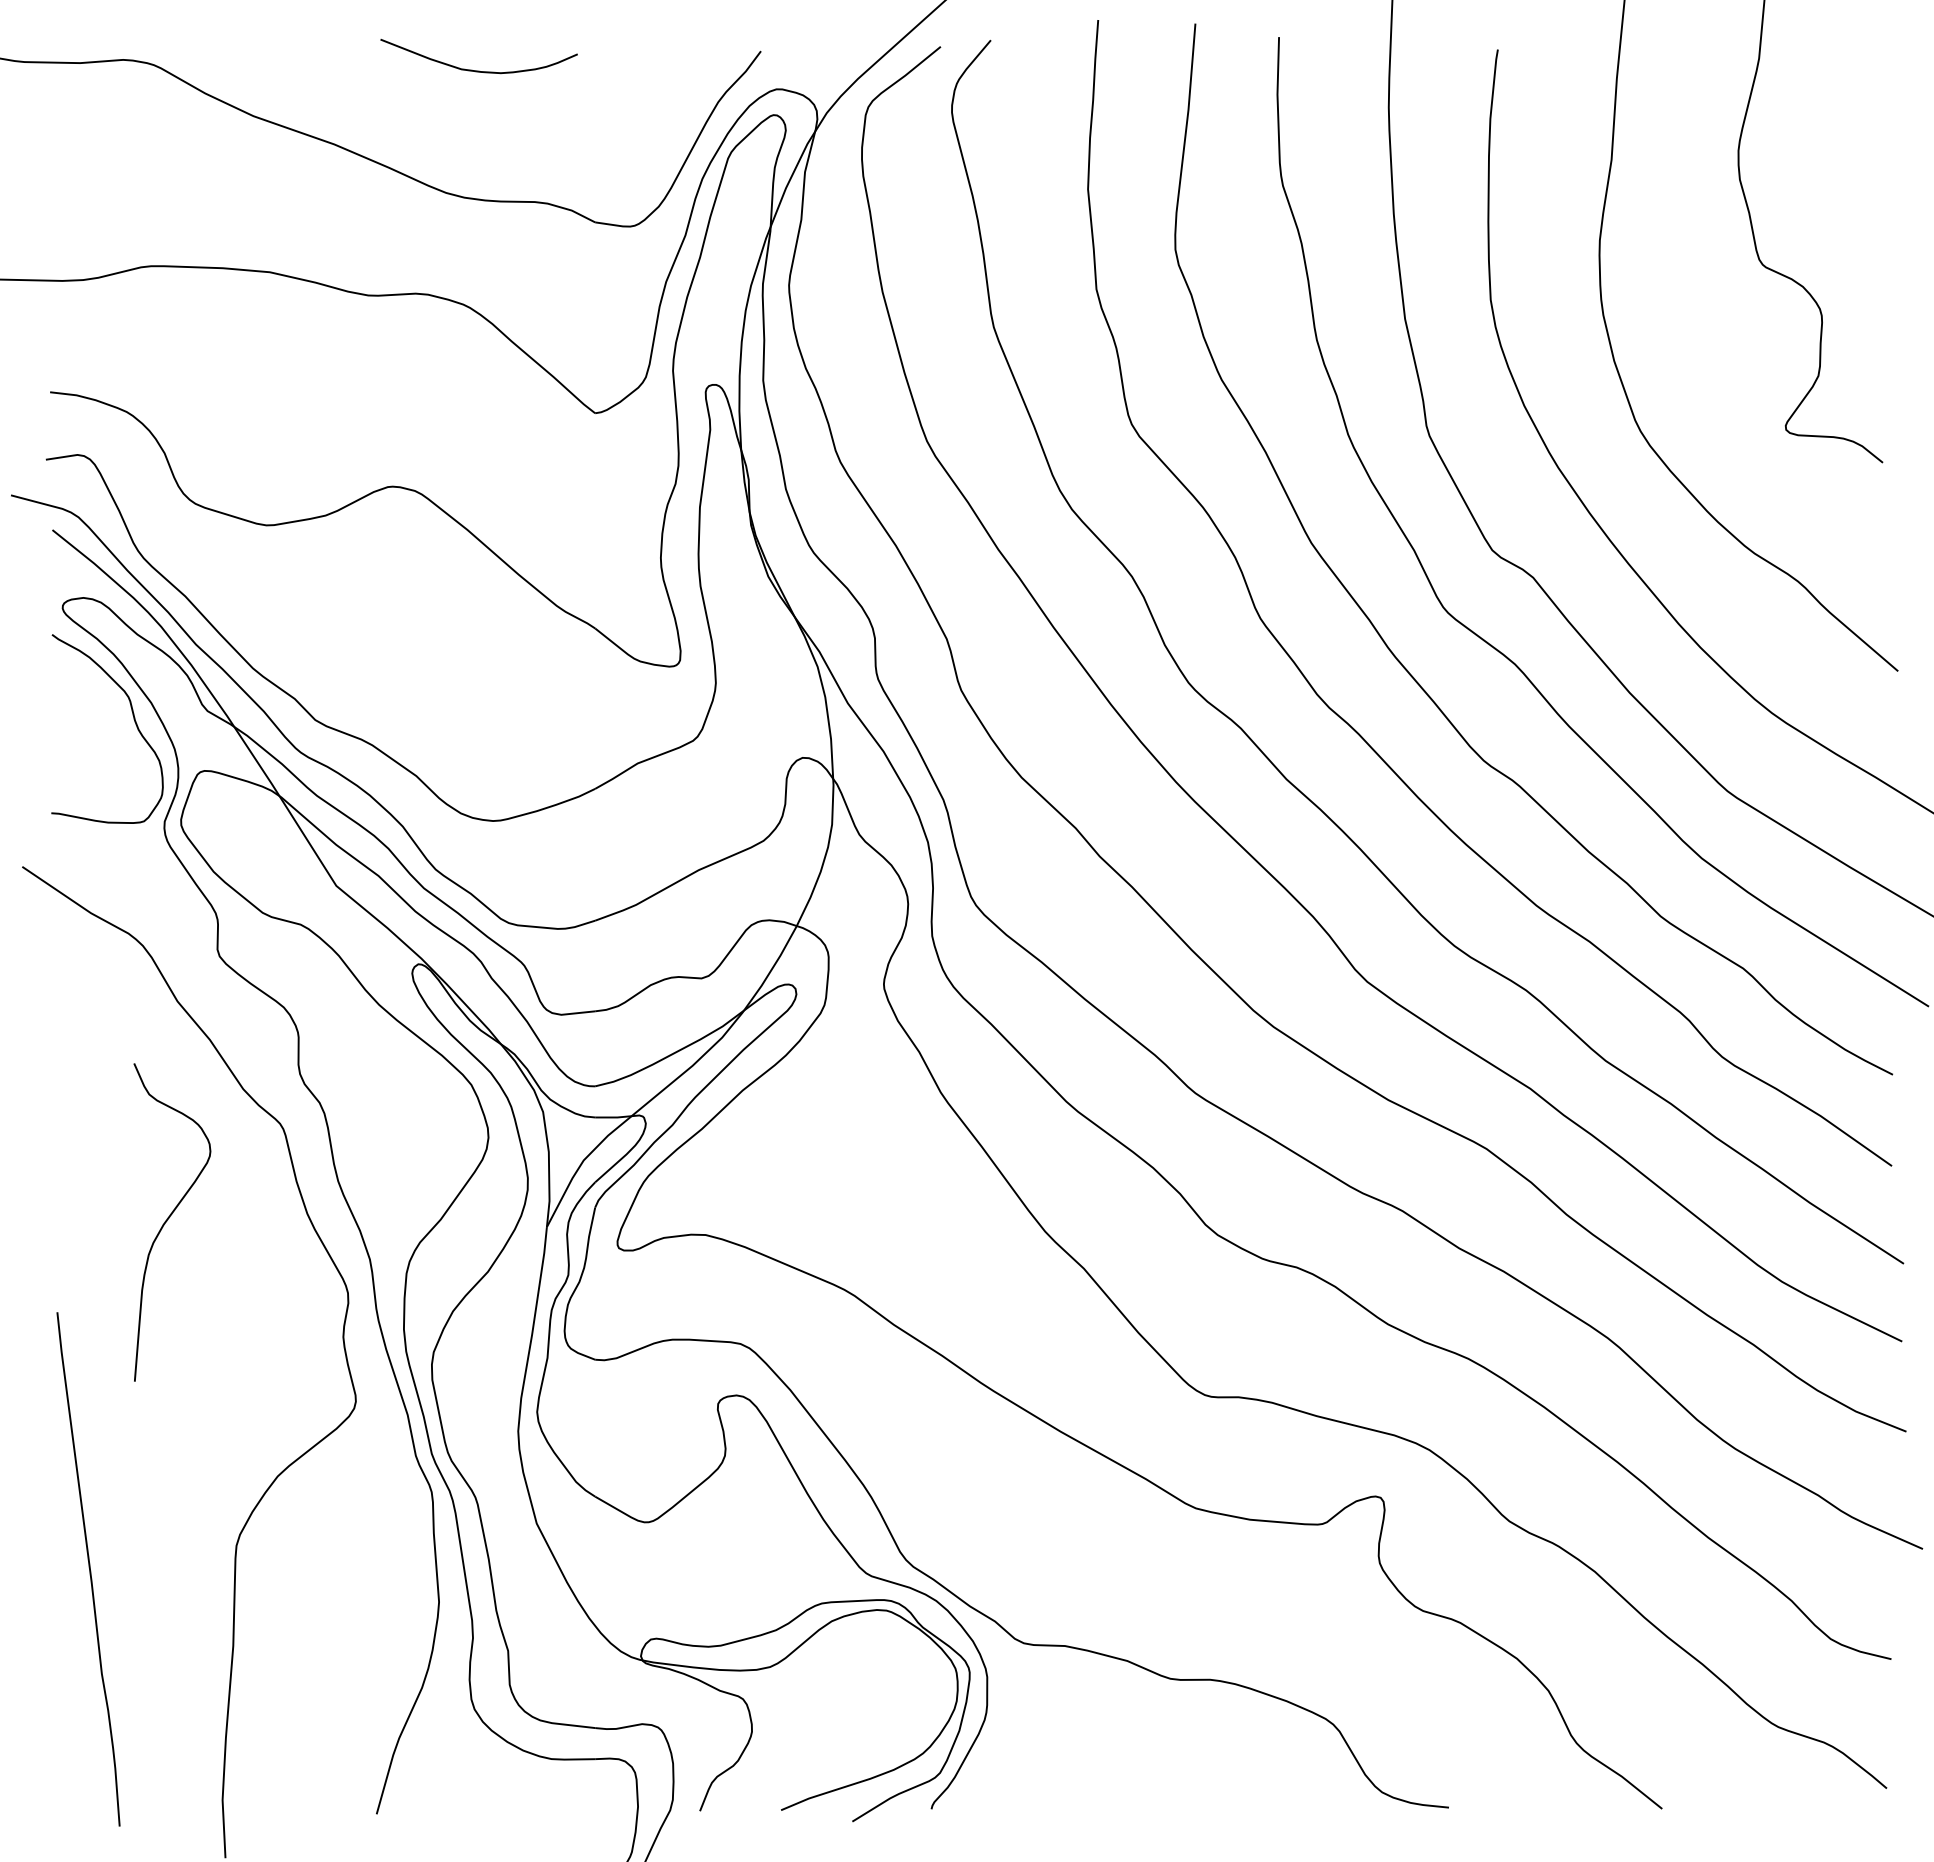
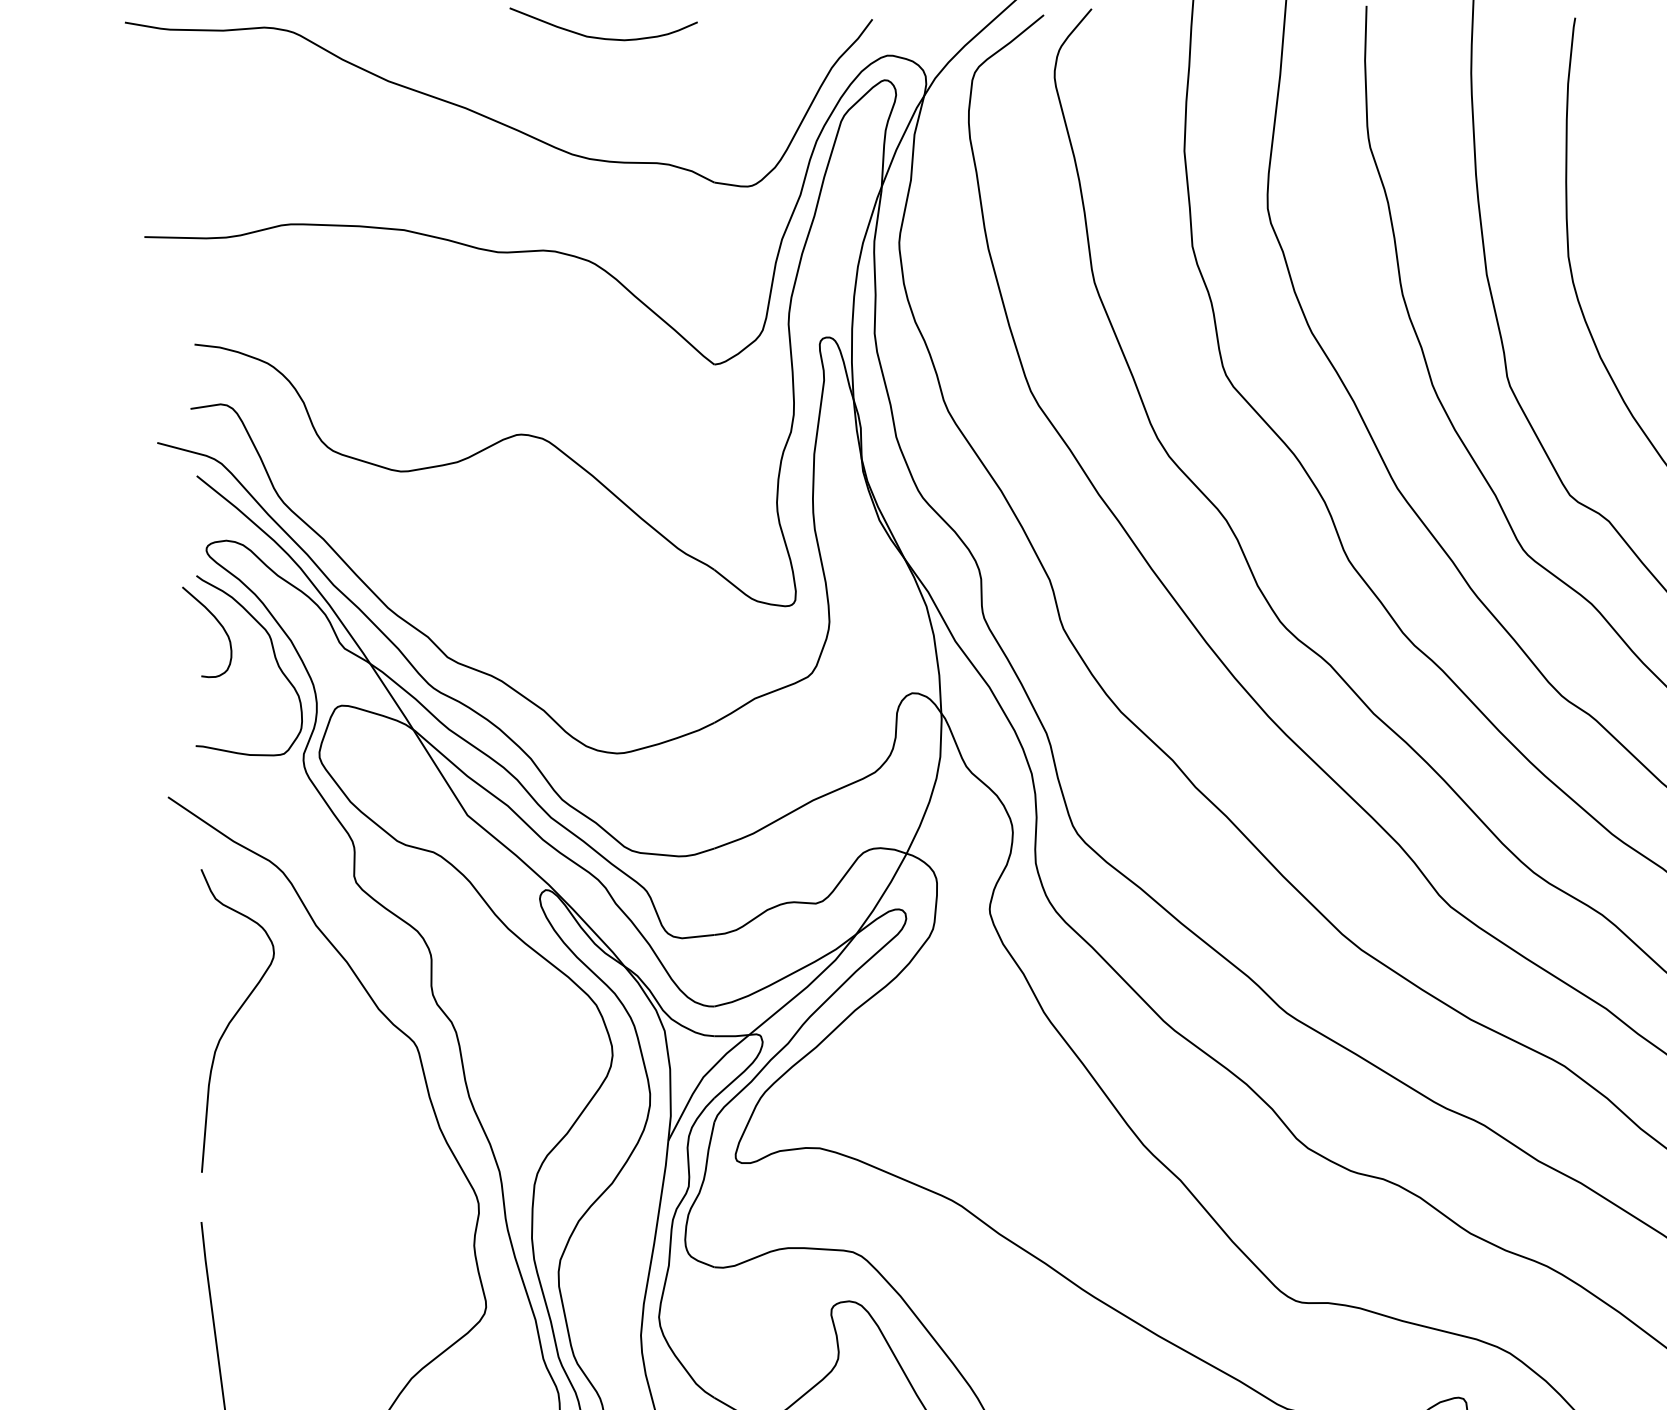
curve: (73, 682) -> (216, 621), added
curve: (169, 1218) -> (234, 1017), moved

